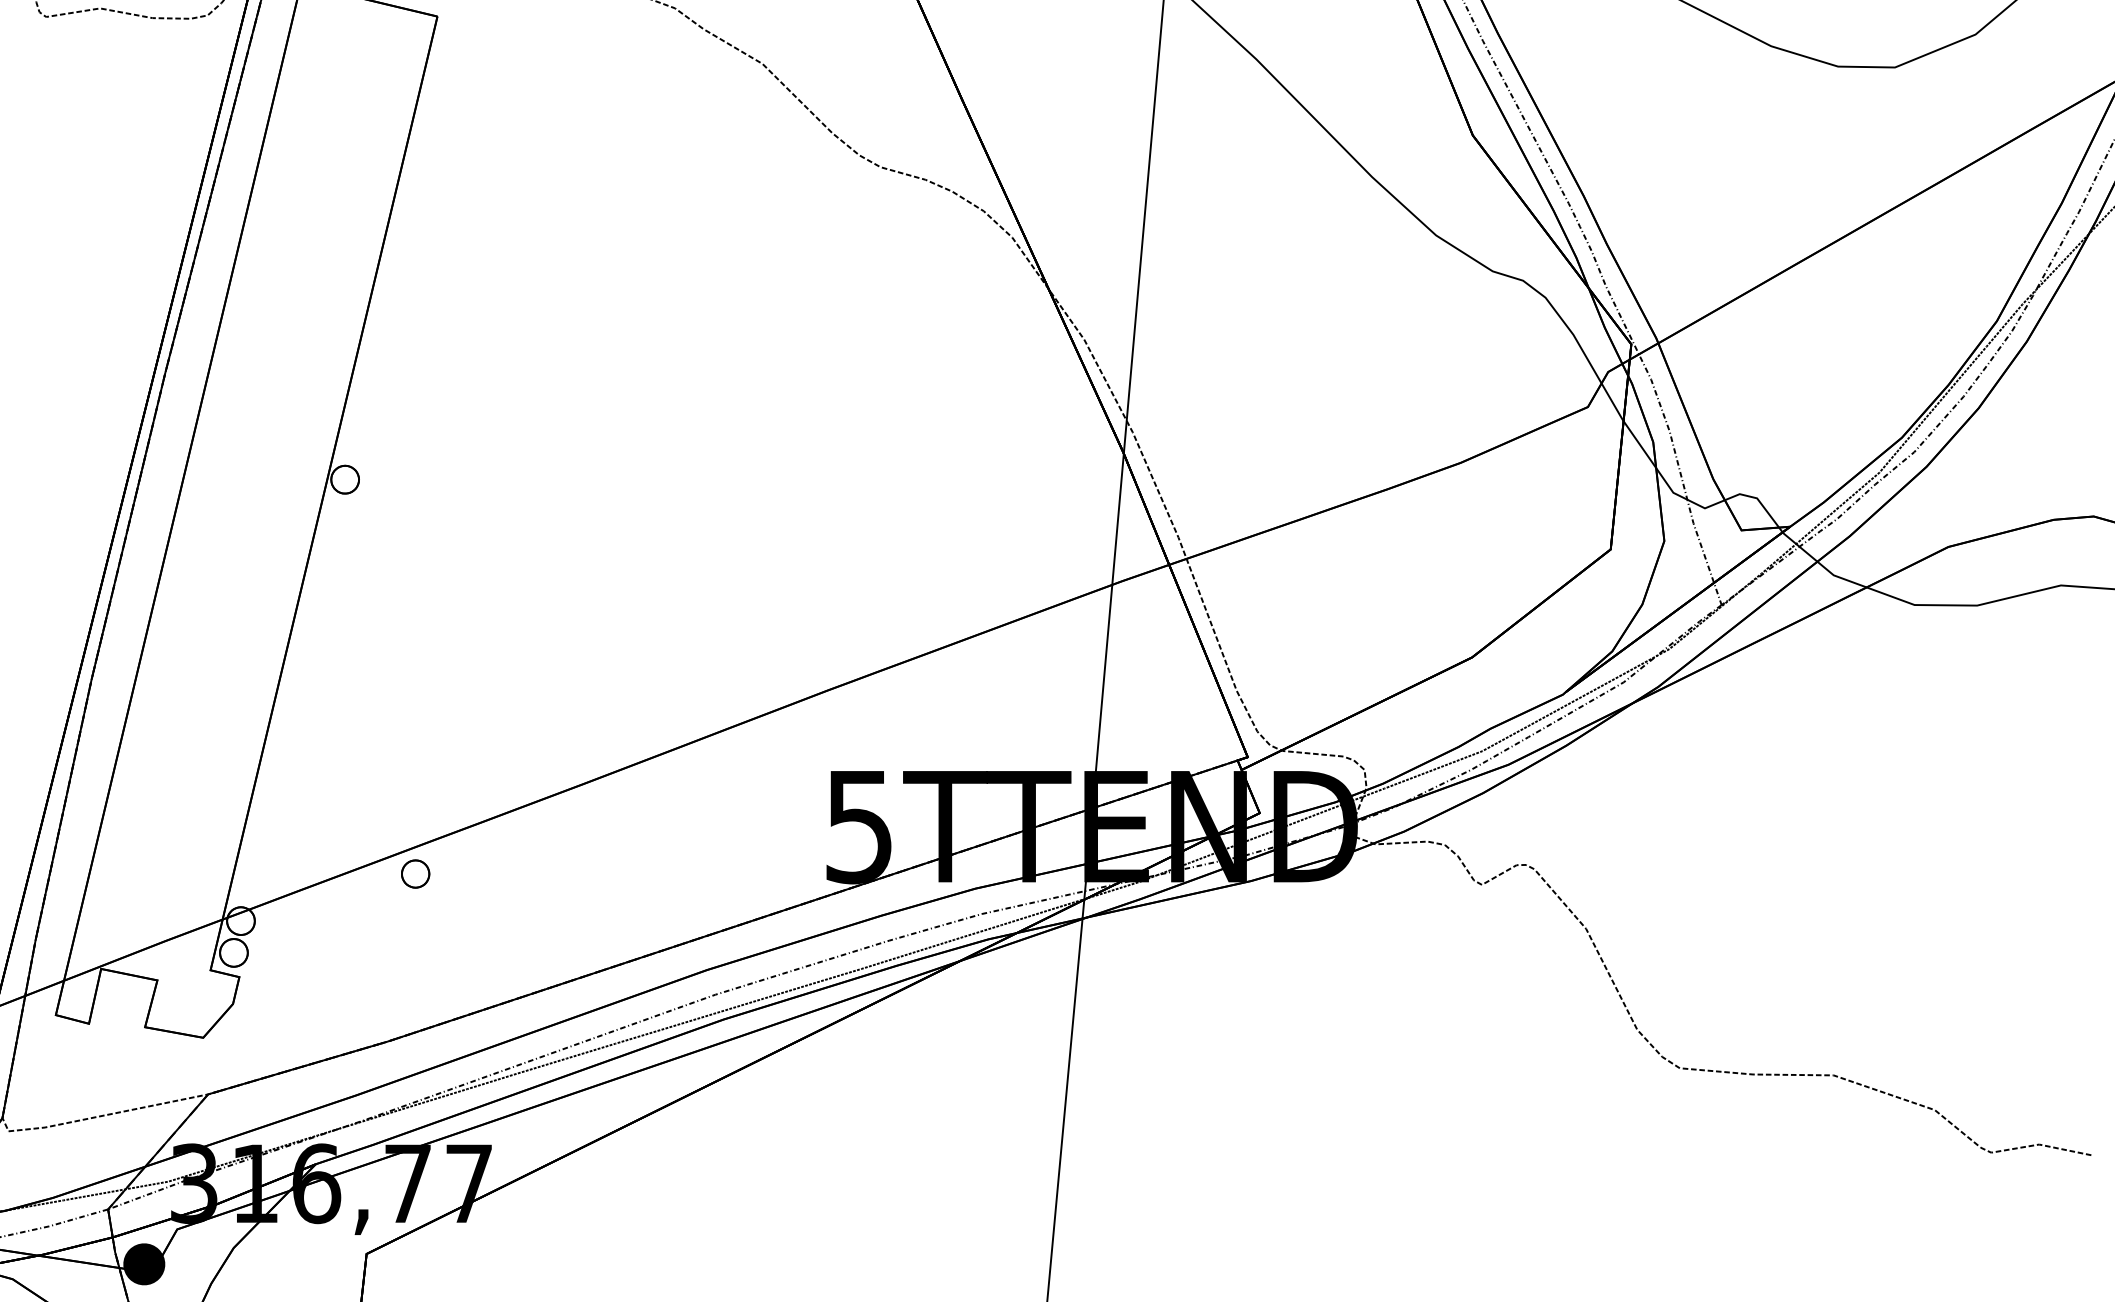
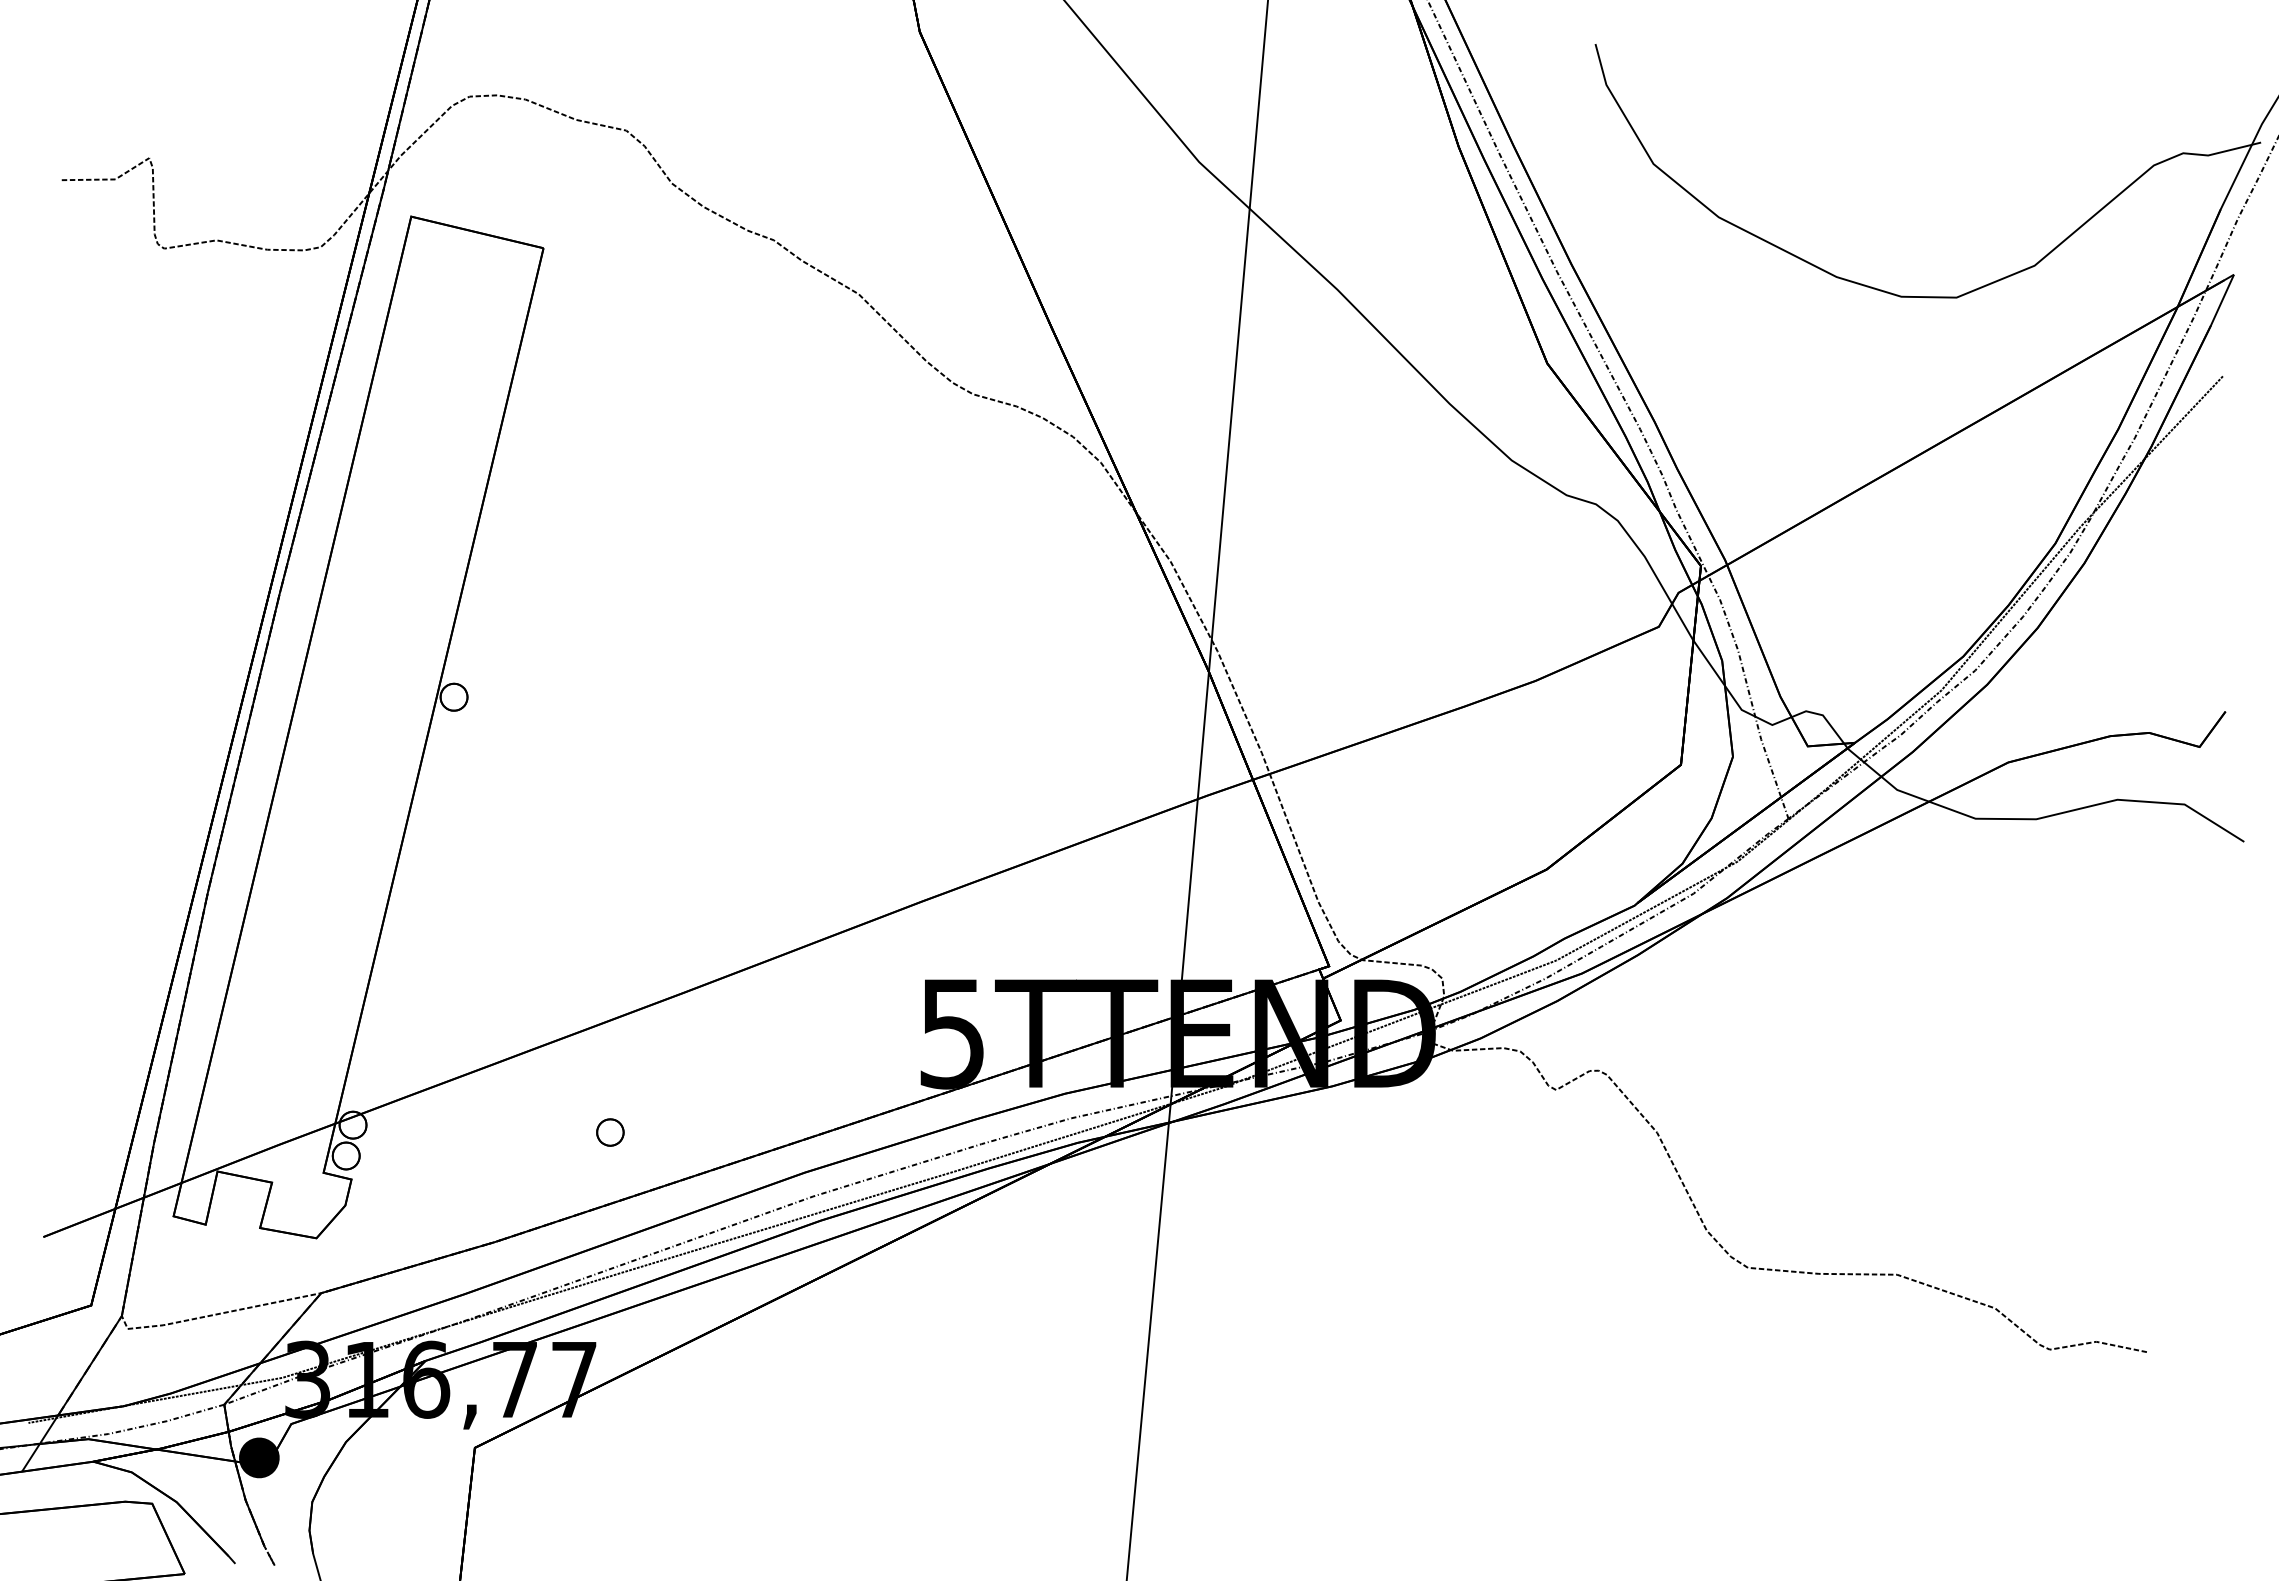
part: (415, 873) -> (610, 1132), moved

